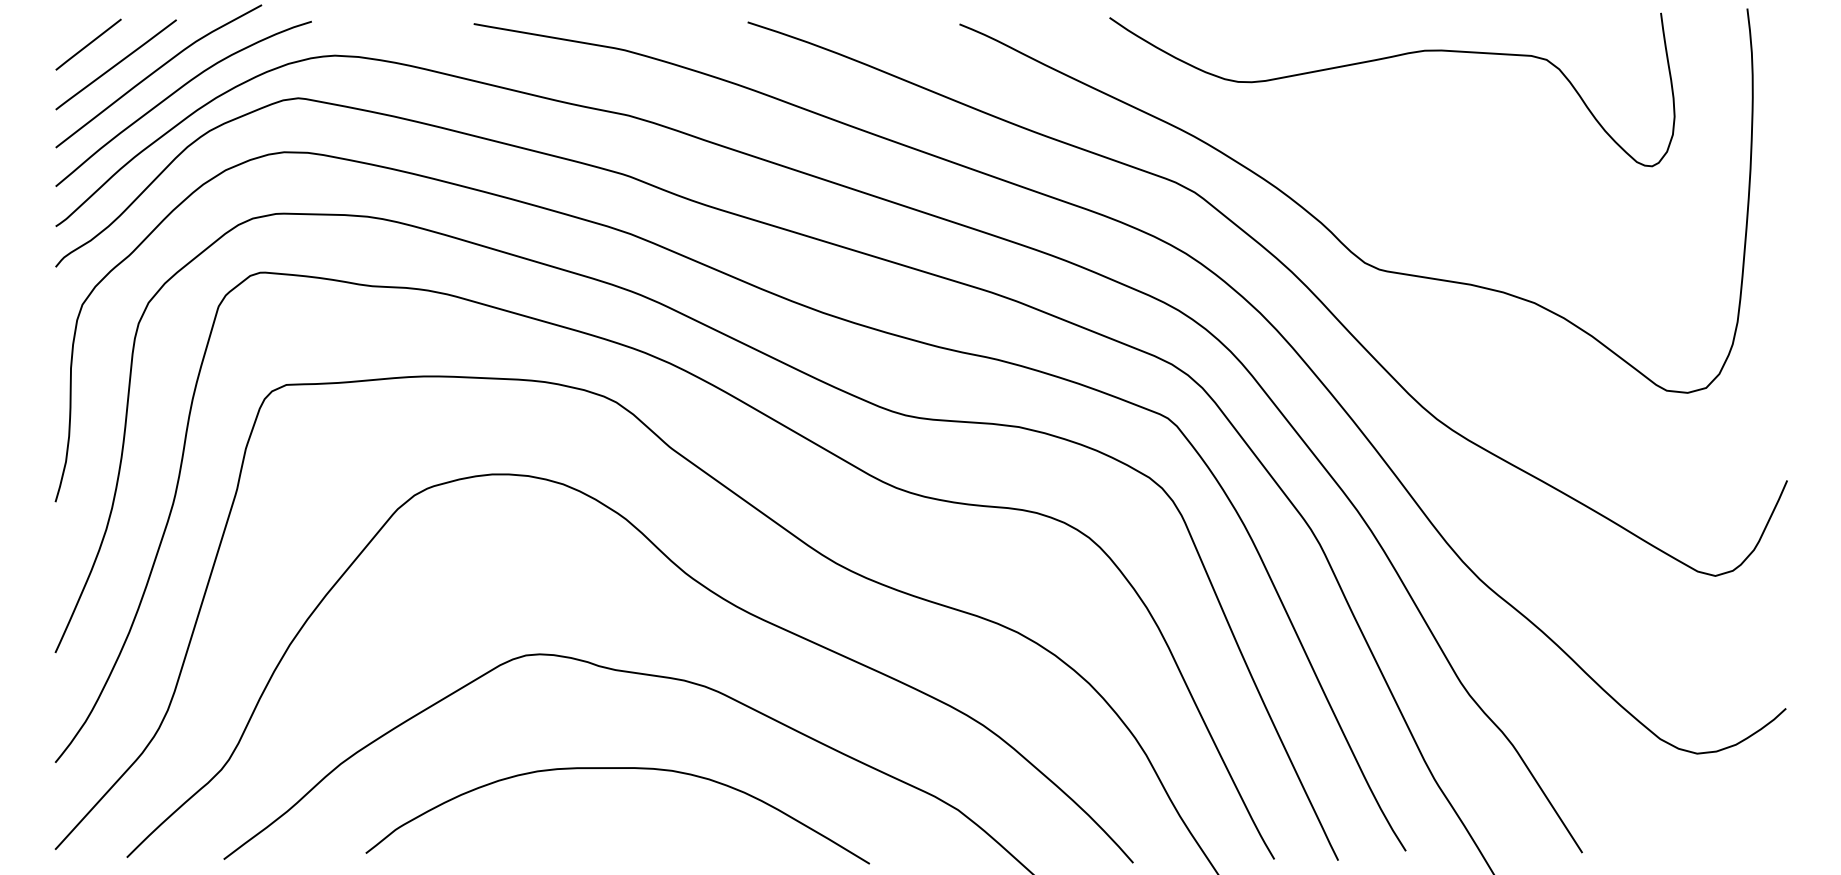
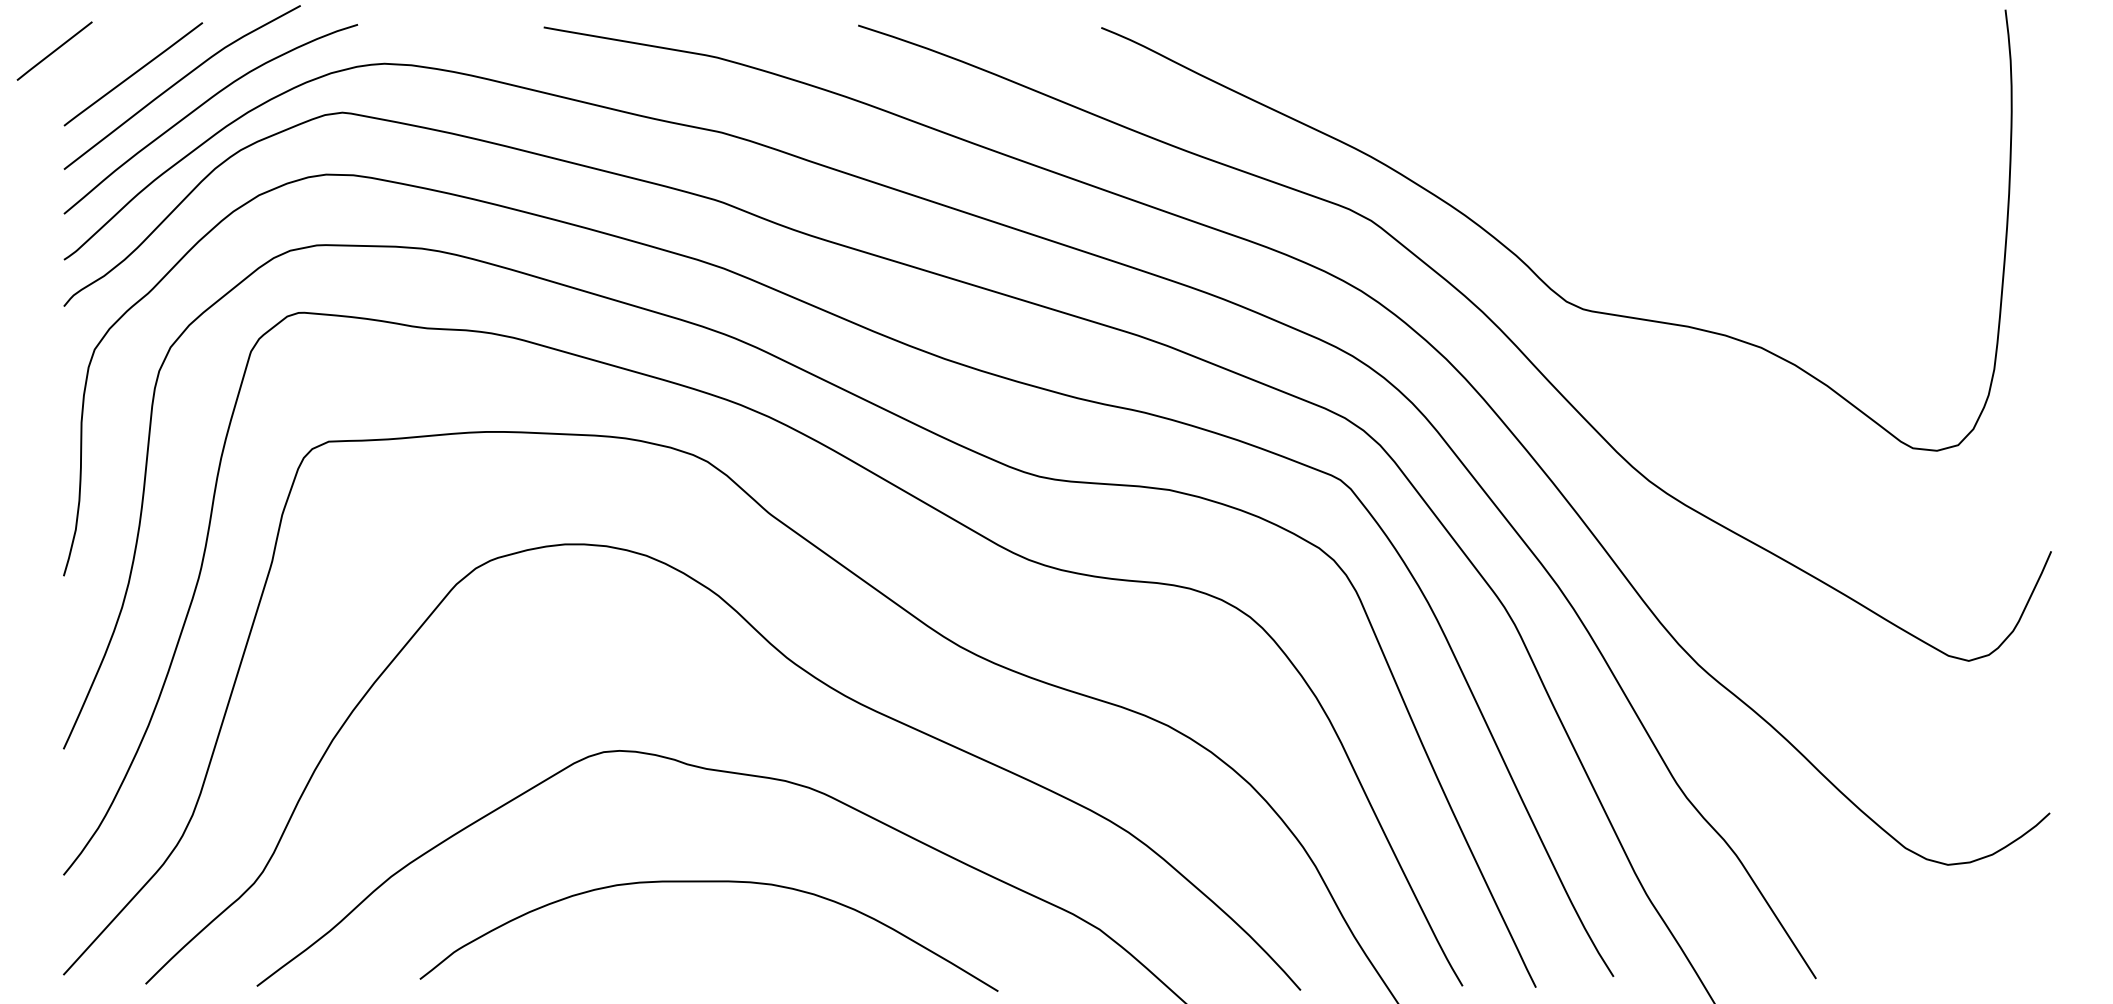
line: (88, 44) -> (54, 50), moved
curve: (1384, 59) -> (1589, 68), removed

